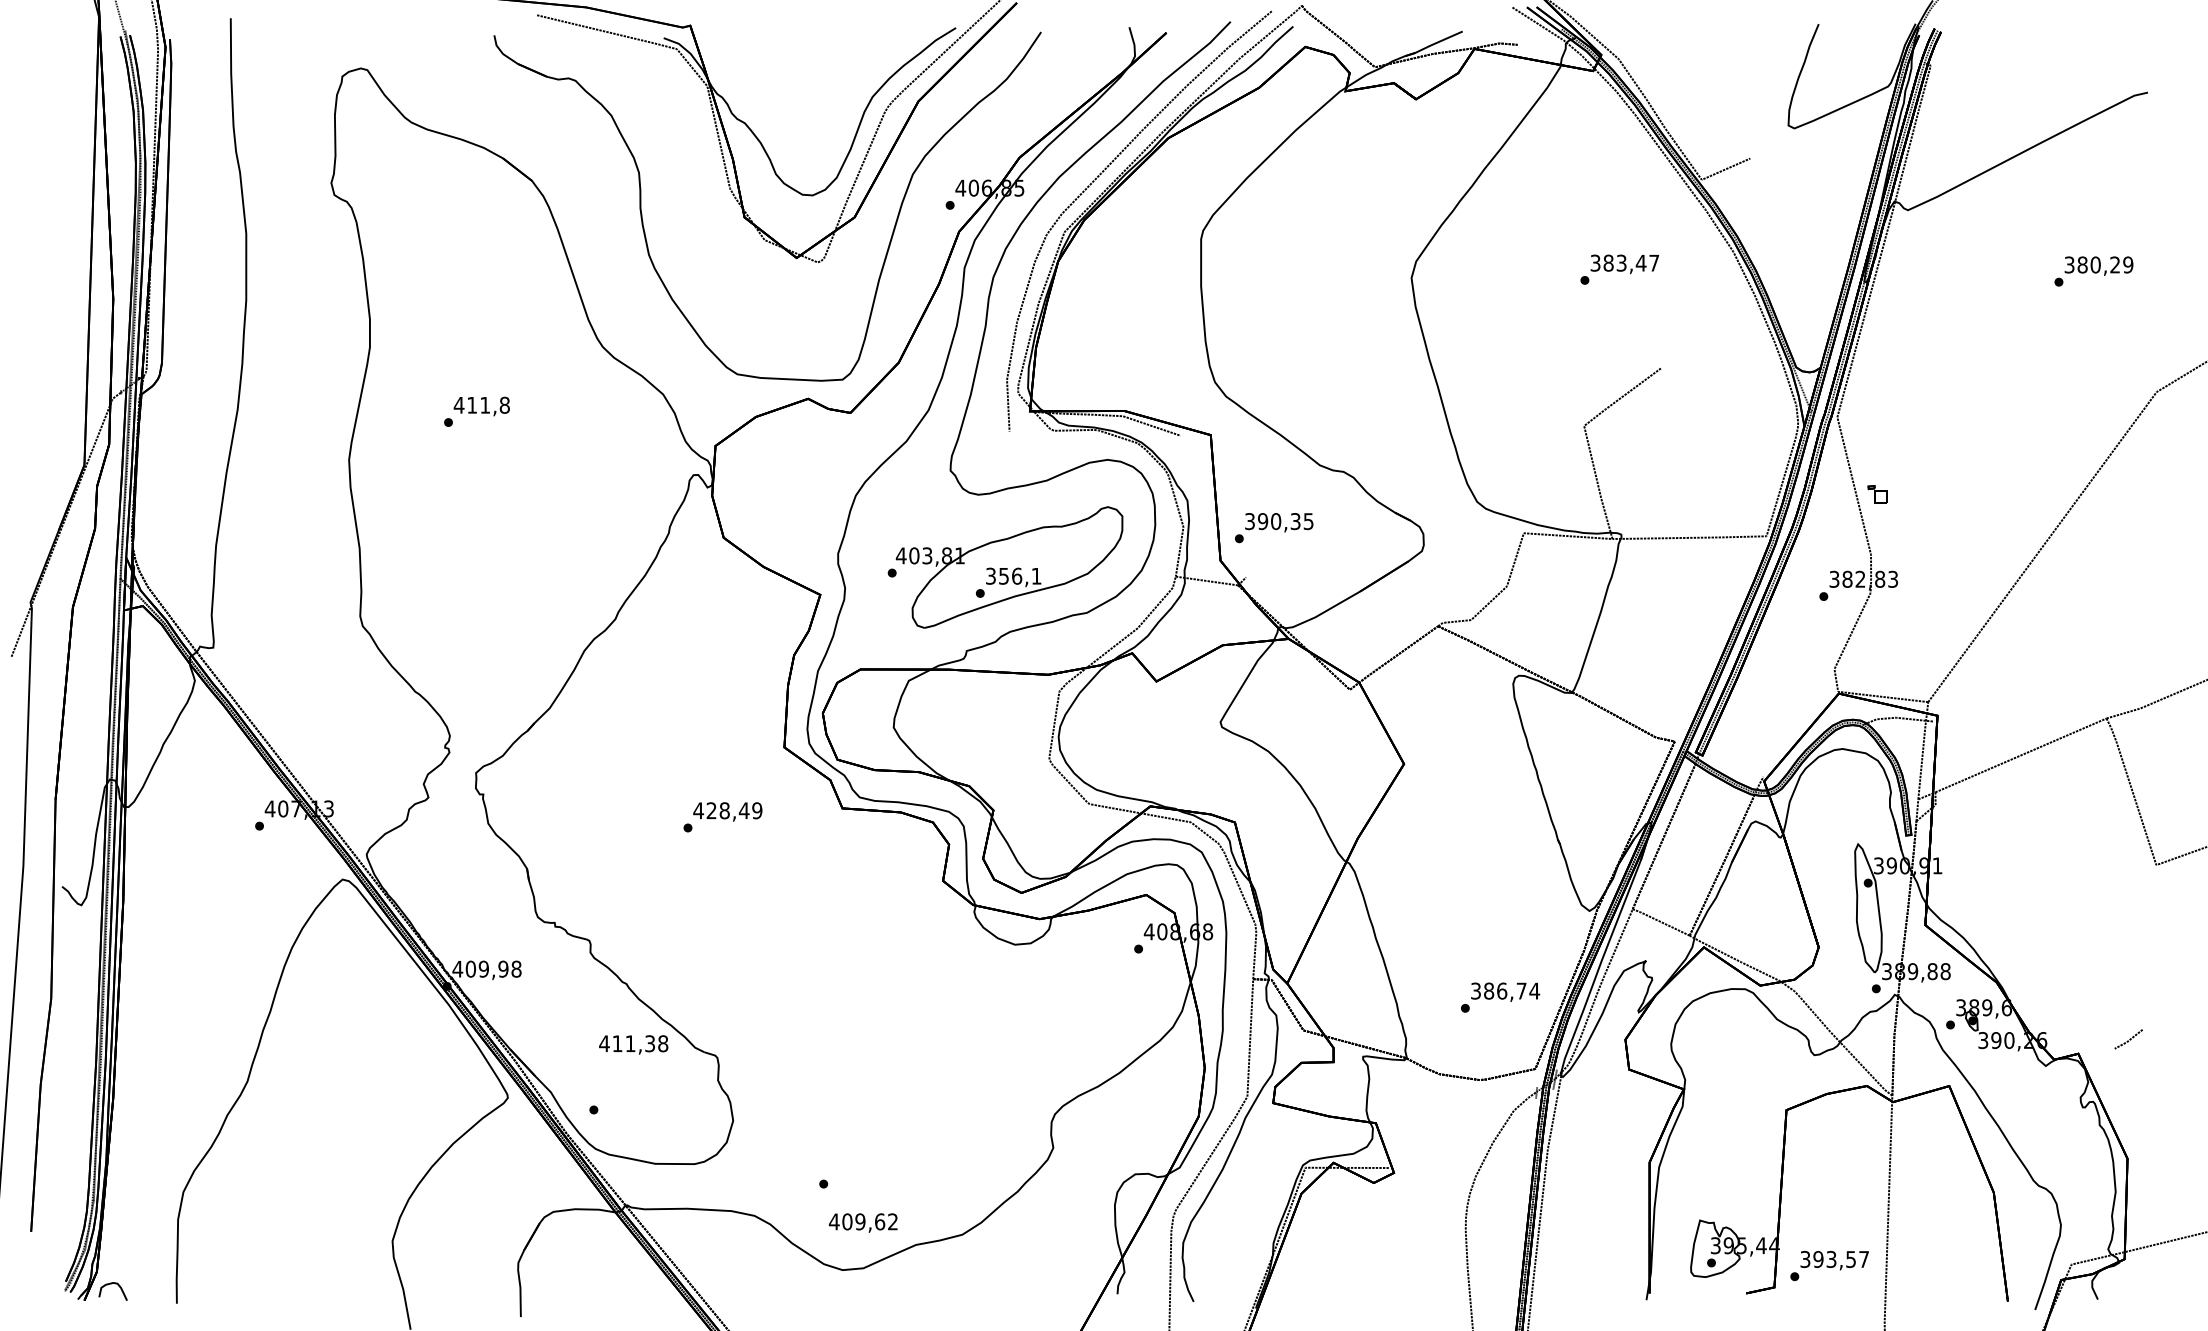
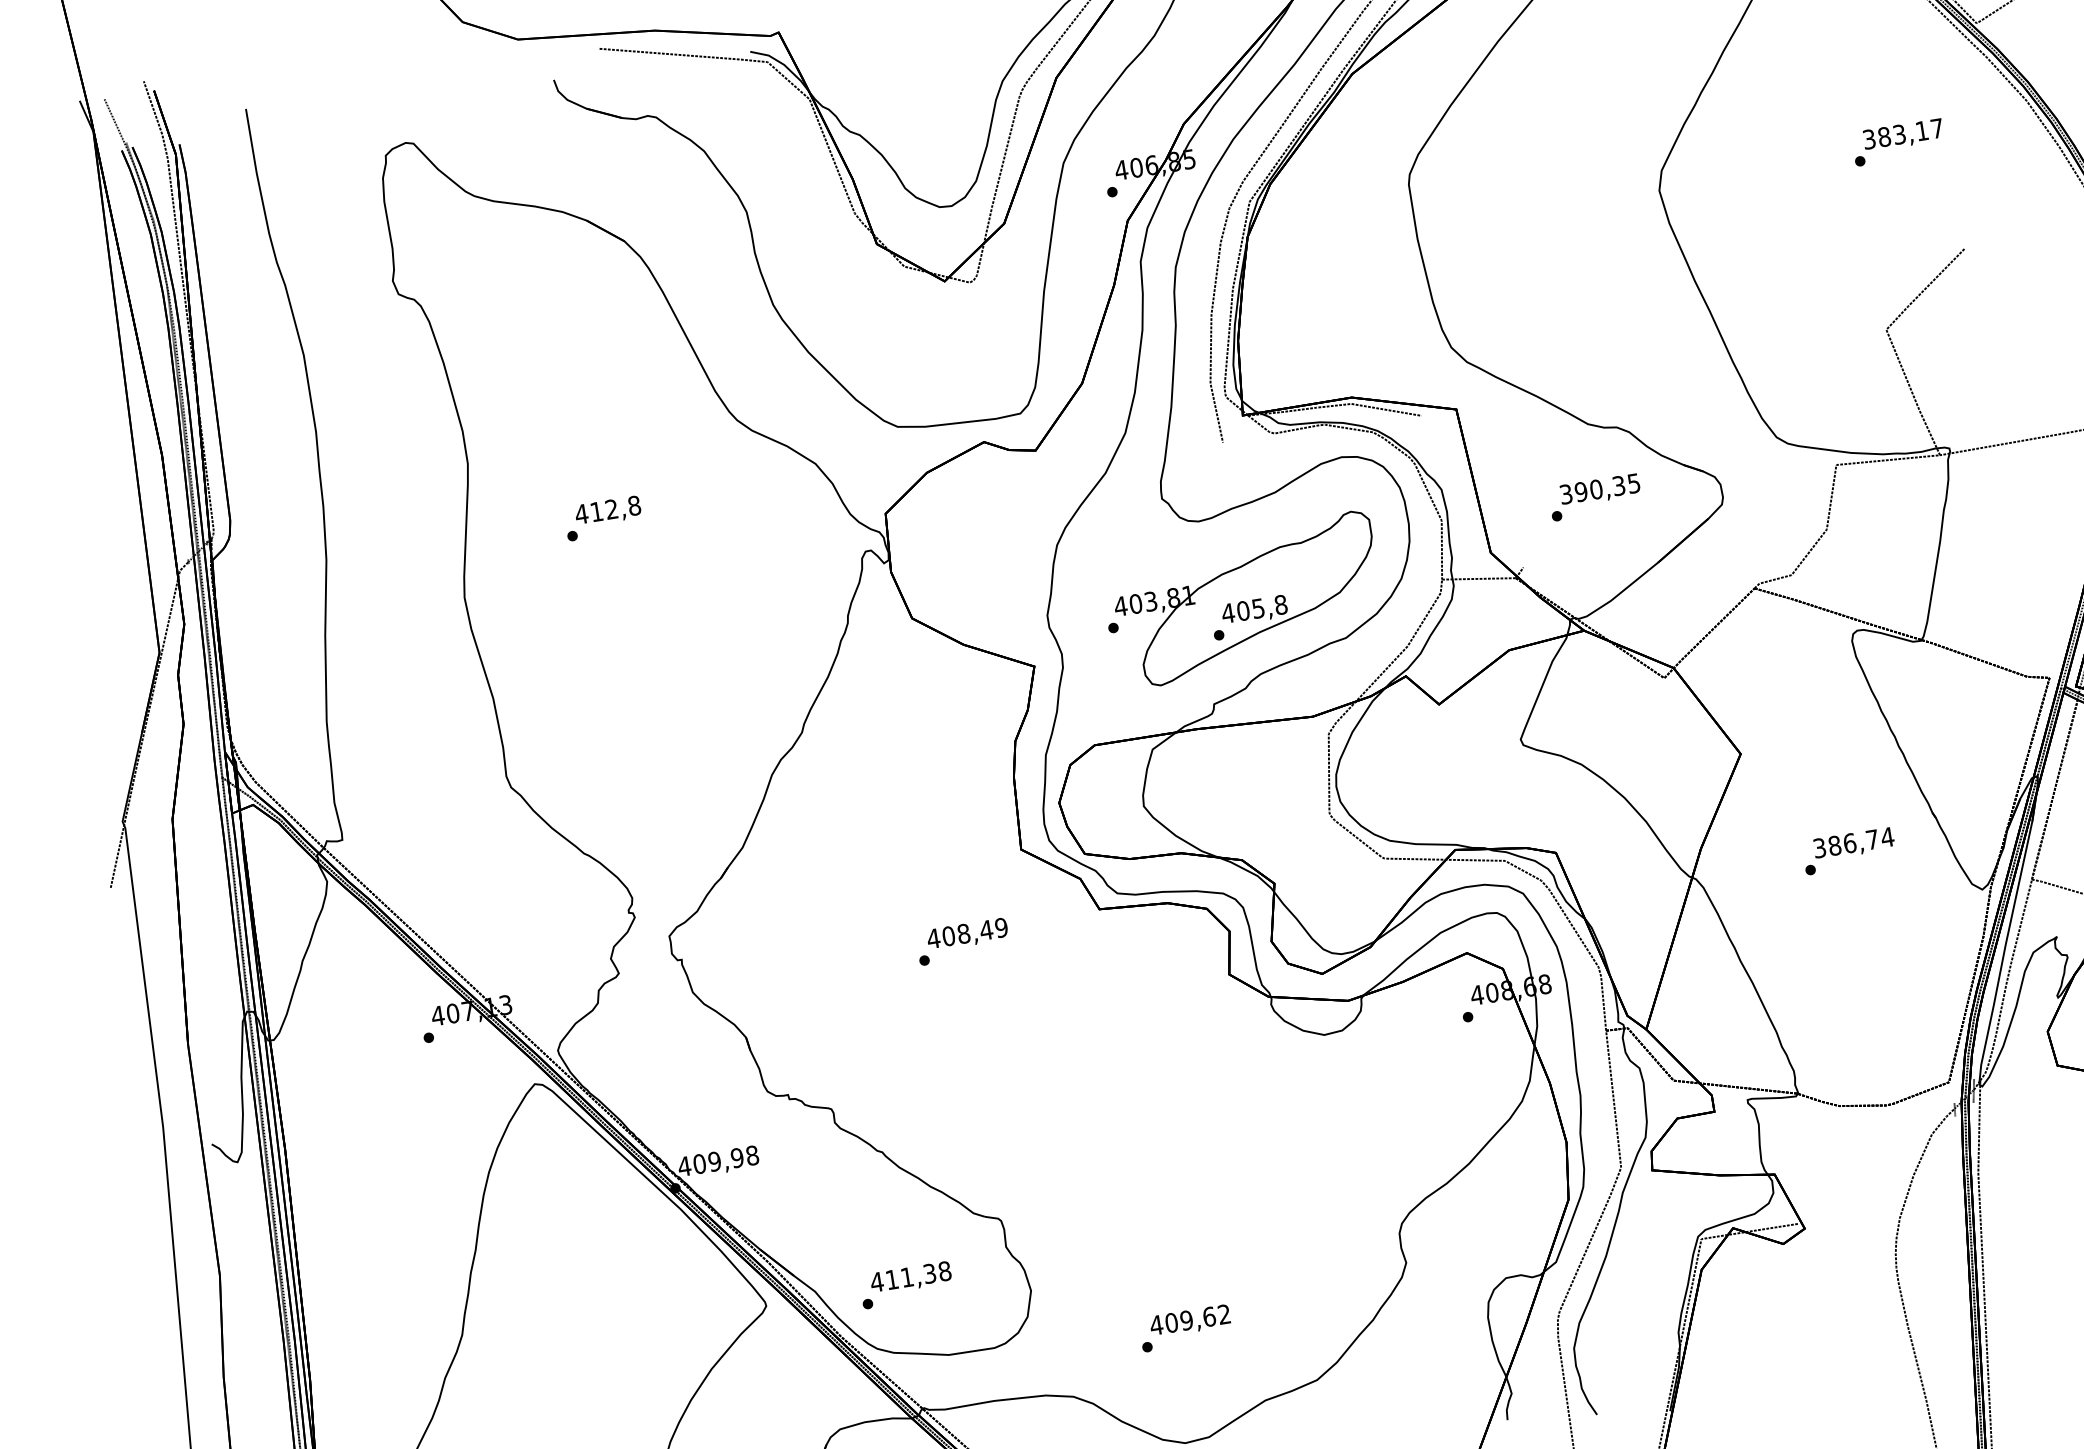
text: (1640, 262) -> (1921, 130), 383,47 -> 383,17
text: (484, 404) -> (610, 508), 411,8 -> 412,8
text: (1274, 528) -> (1595, 497), moved
text: (1013, 575) -> (1254, 608), 356,1 -> 405,8
text: (711, 810) -> (948, 936), 428,49 -> 408,49
text: (1500, 997) -> (1849, 851), moved
text: (633, 1044) -> (910, 1277), moved
text: (863, 1222) -> (1190, 1320), moved

